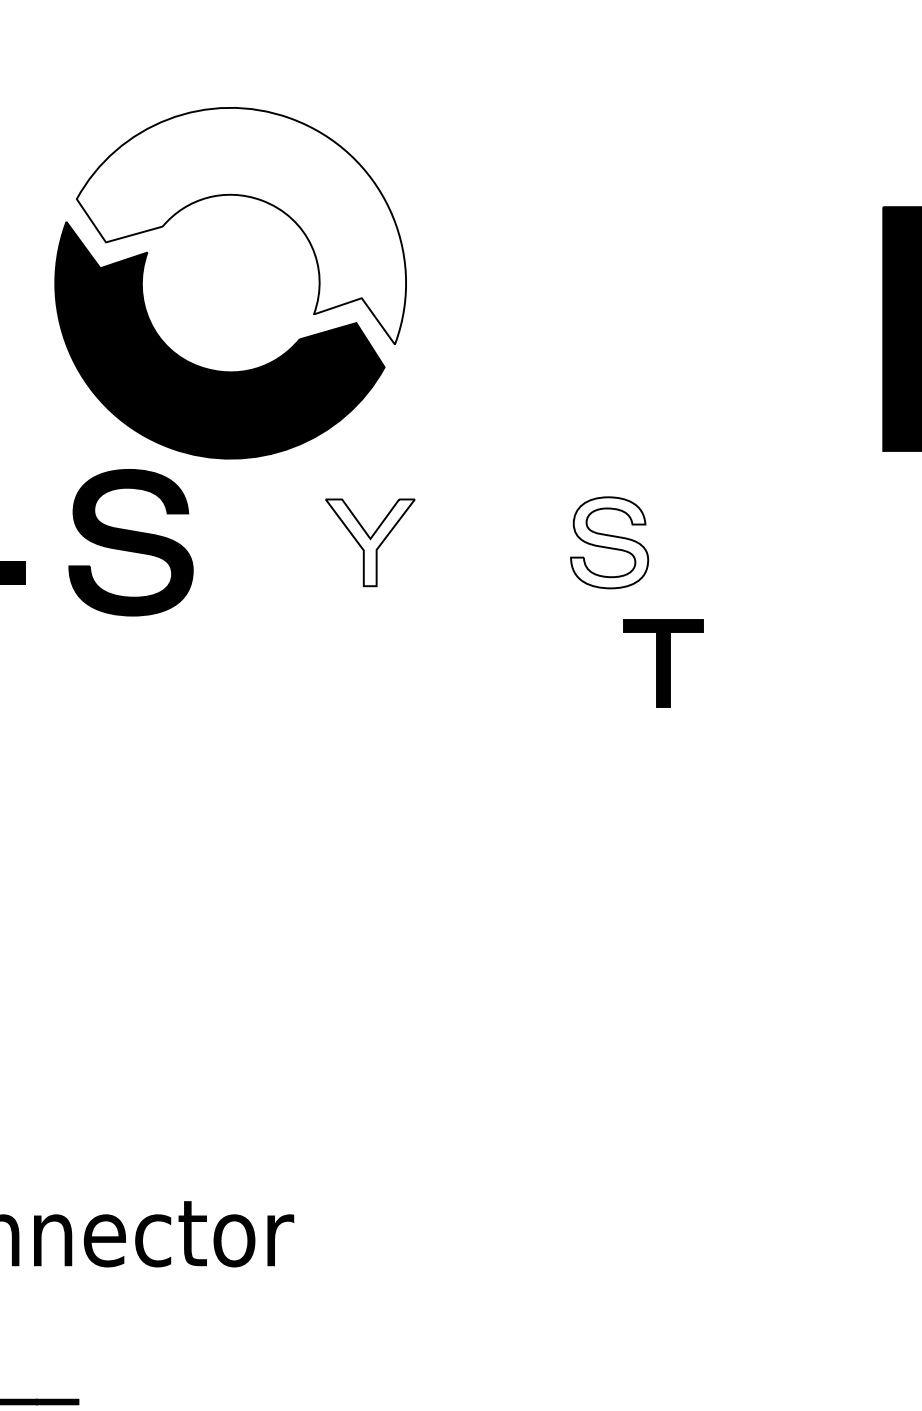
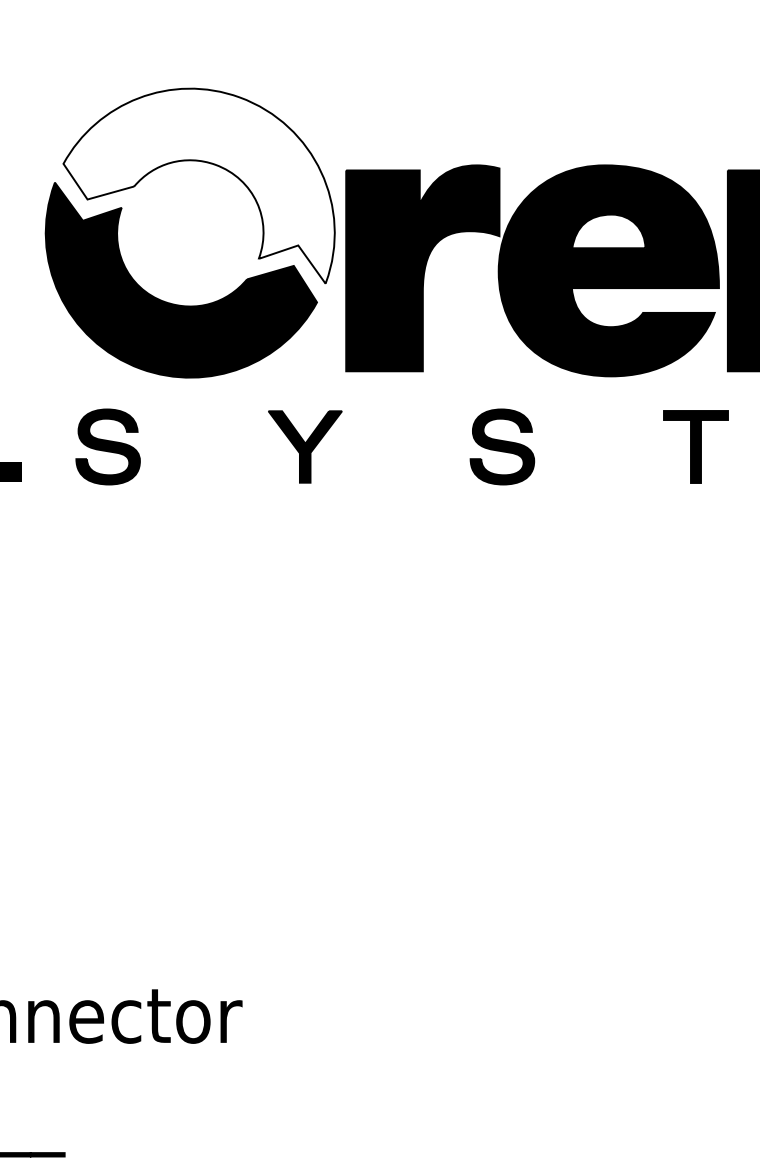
part: (646, 328) -> (532, 270), added
part: (130, 542) -> (107, 446), size x0.62
fill: (369, 542) -> (304, 446), added
fill: (609, 542) -> (502, 446), added
part: (663, 663) -> (695, 446), moved

